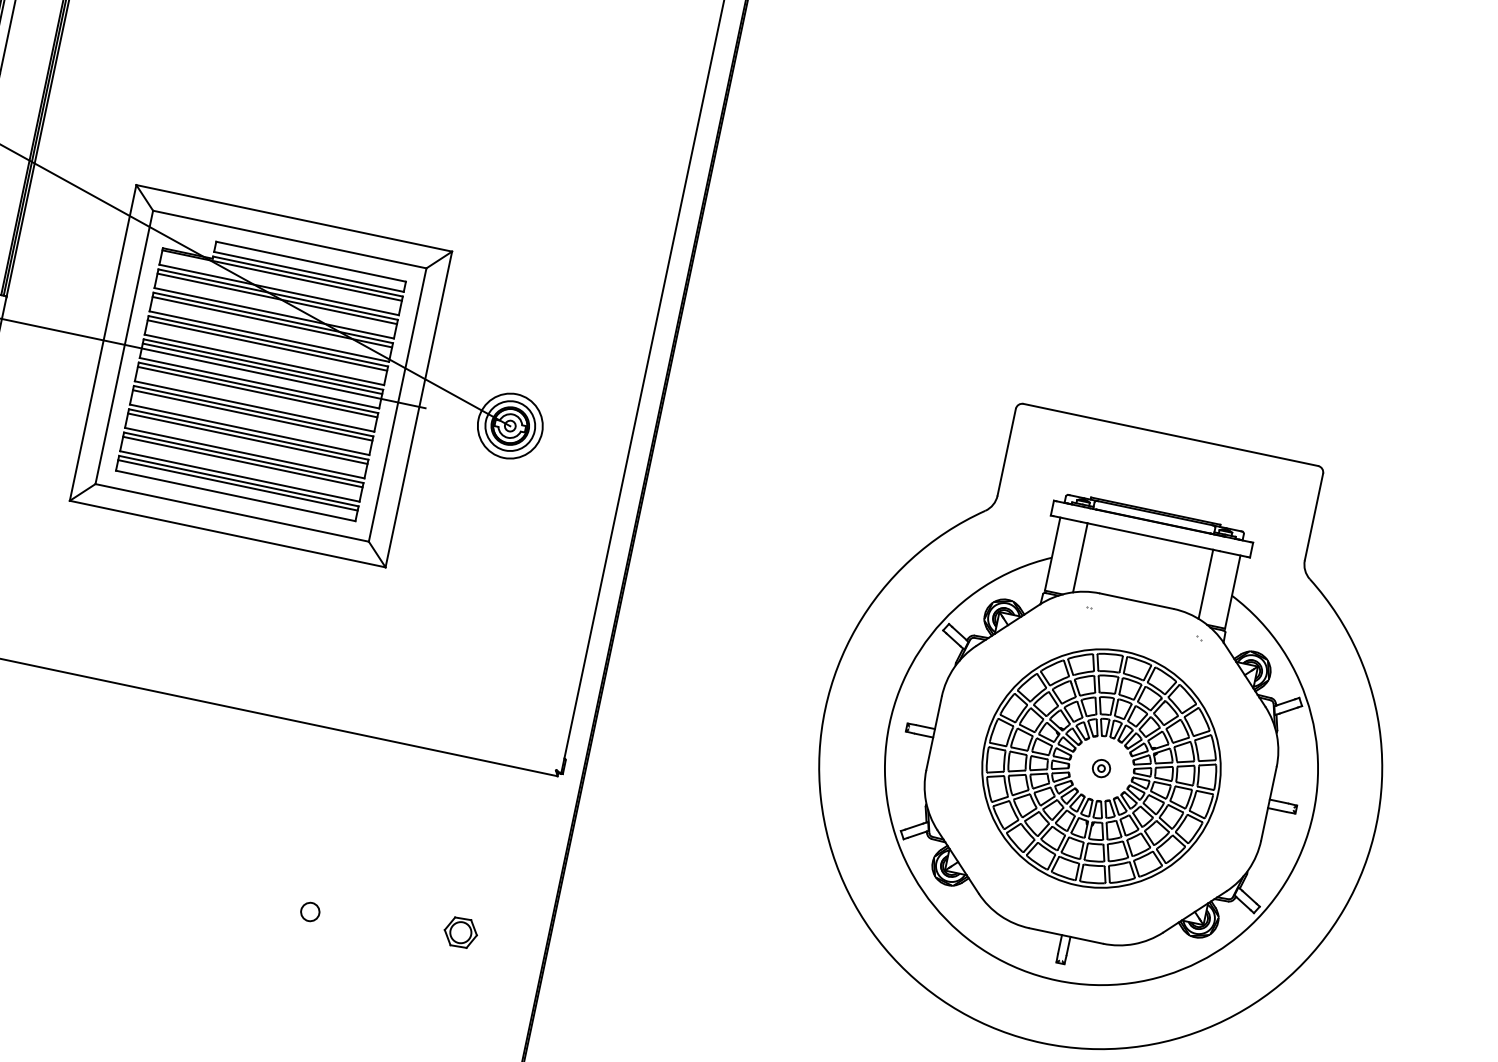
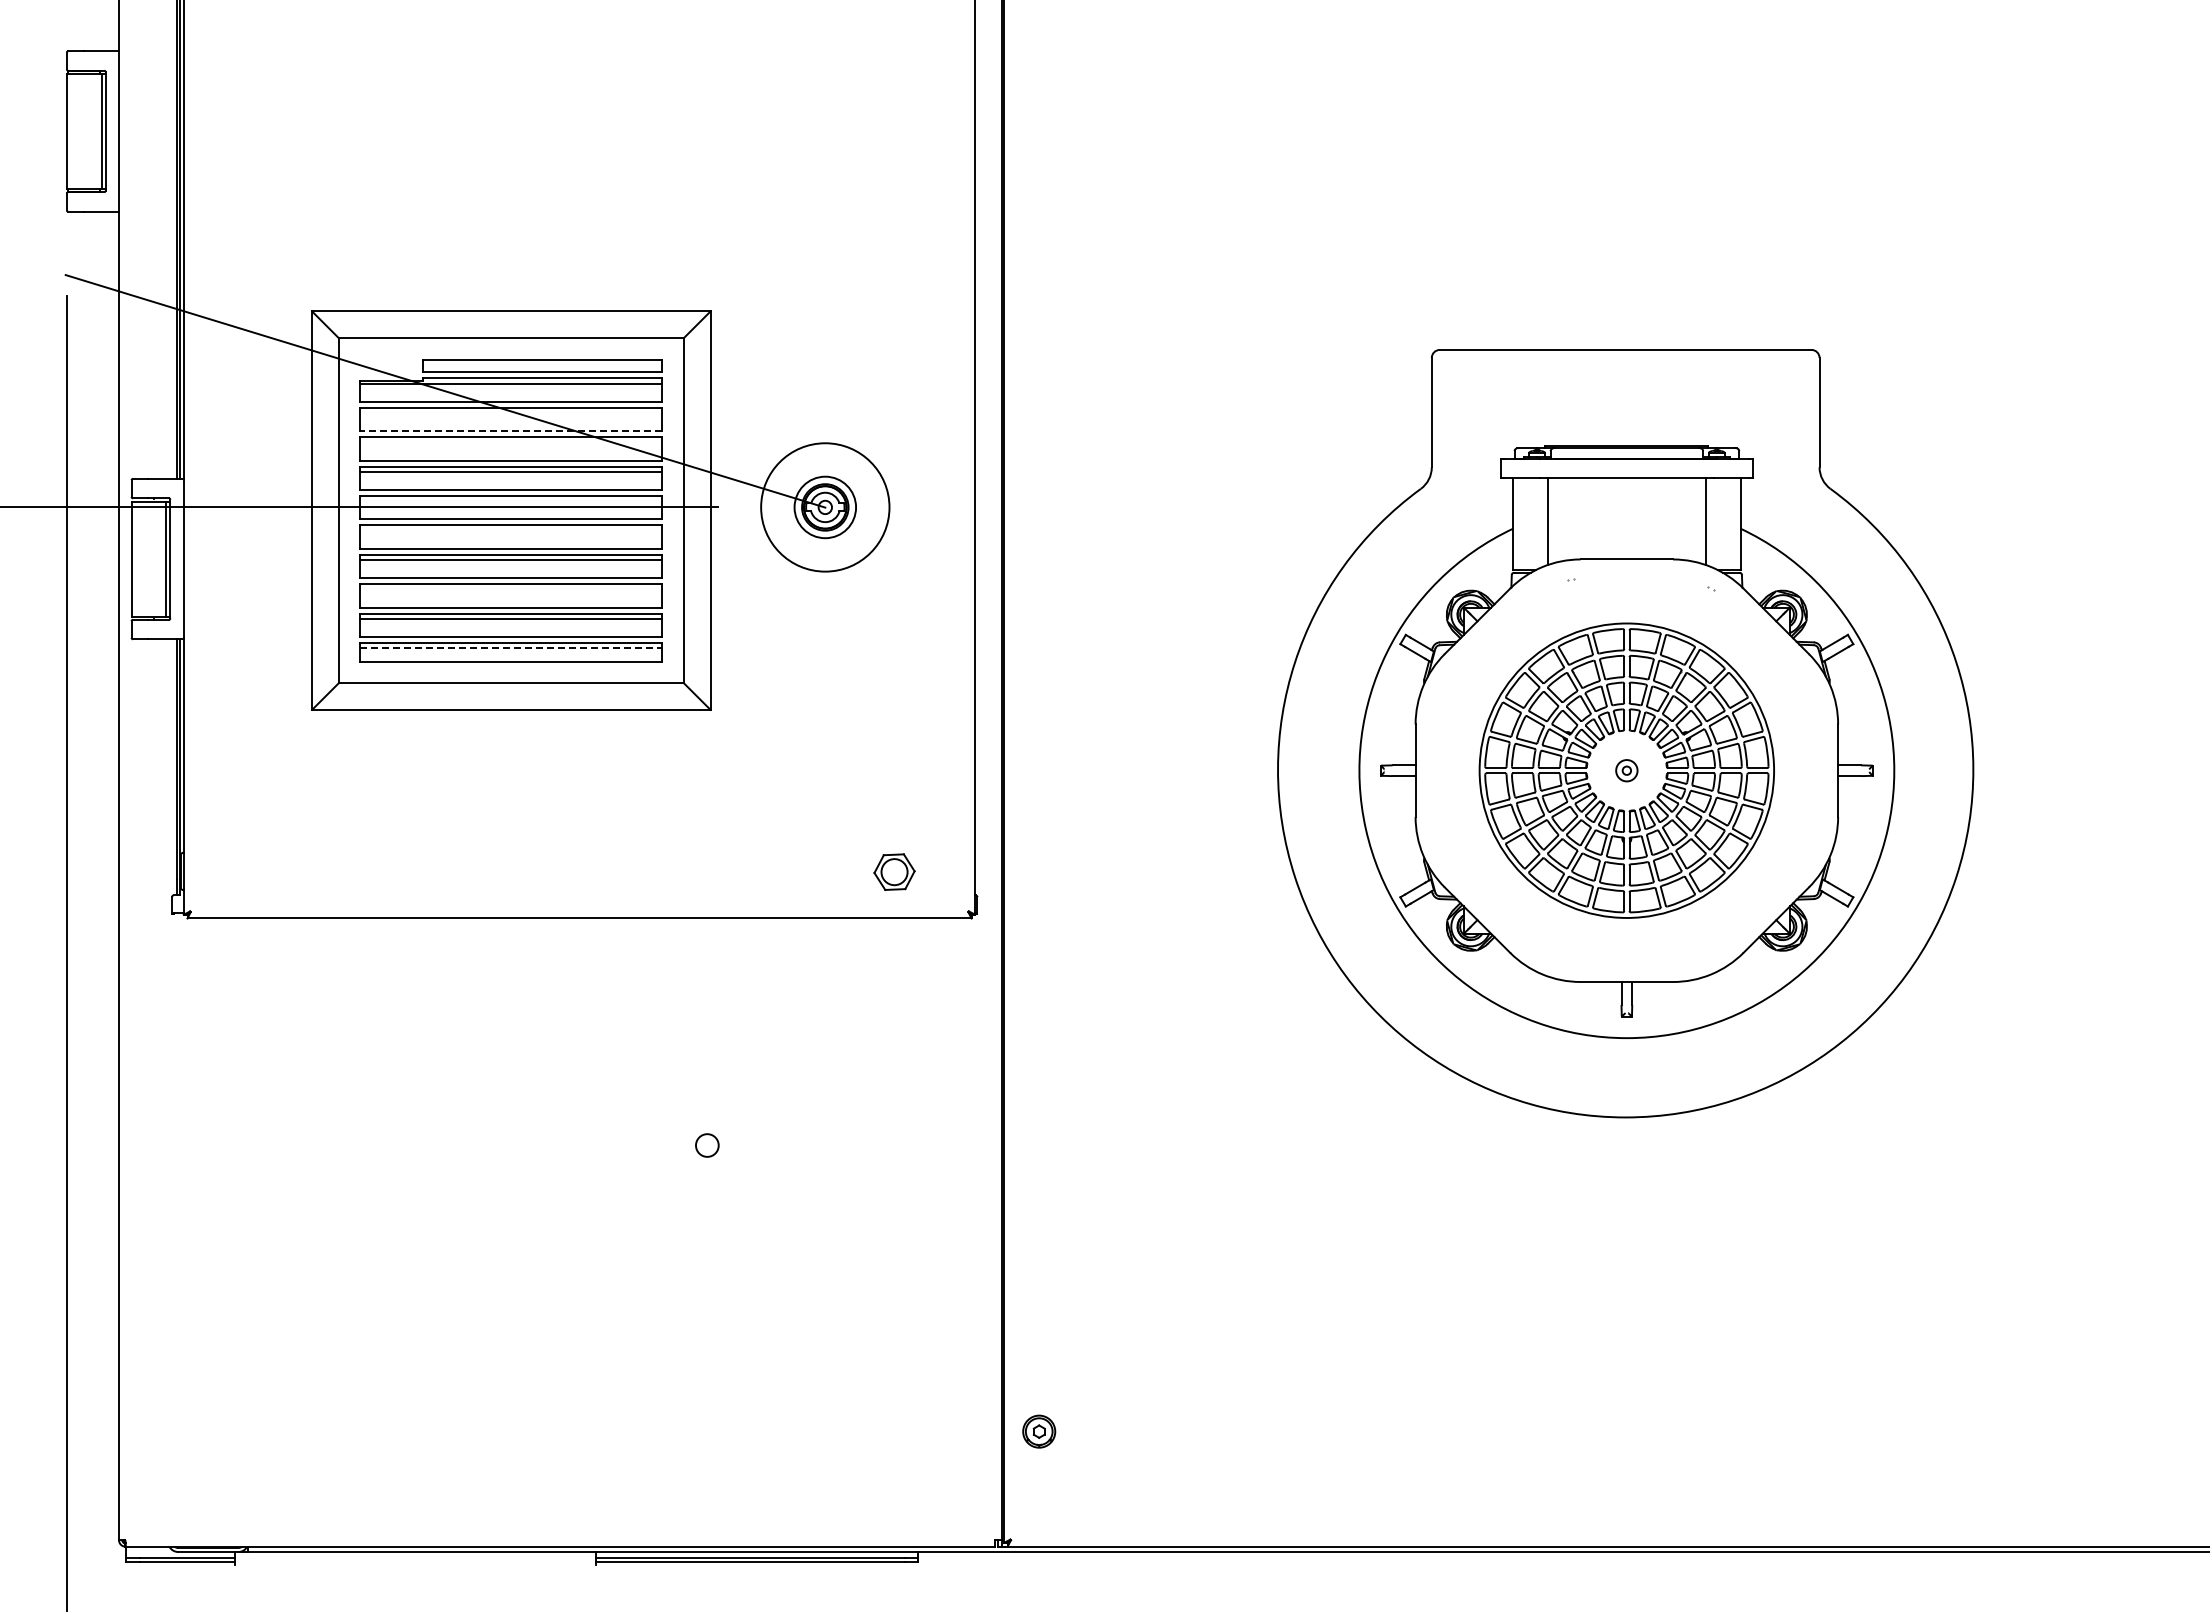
line: (277, 299) -> (511, 413), removed
line: (273, 313) -> (510, 431), solid -> dashed
line: (272, 322) -> (511, 442), removed
line: (262, 368) -> (511, 501), removed
line: (257, 391) -> (511, 530), removed
circle: (510, 426) -> (825, 507), size x1.6
line: (247, 438) -> (511, 589), removed
line: (238, 485) -> (511, 648), solid -> dashed
part: (460, 932) -> (894, 871), moved

